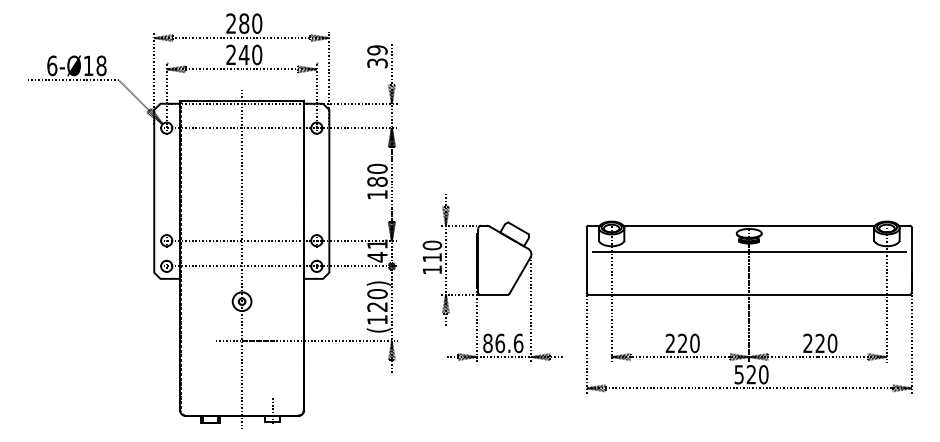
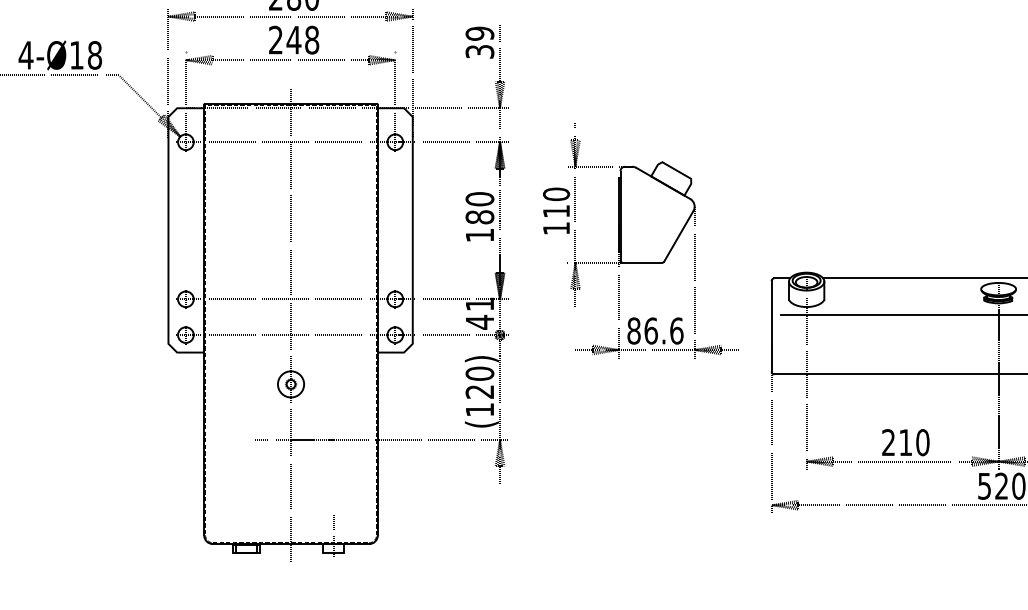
text: (257, 54) -> (312, 39), 240 -> 248
text: (51, 65) -> (25, 54), 6-Ø18 -> 4-Ø18
part: (492, 277) -> (640, 239), moved
text: (682, 342) -> (905, 441), 220 -> 210

